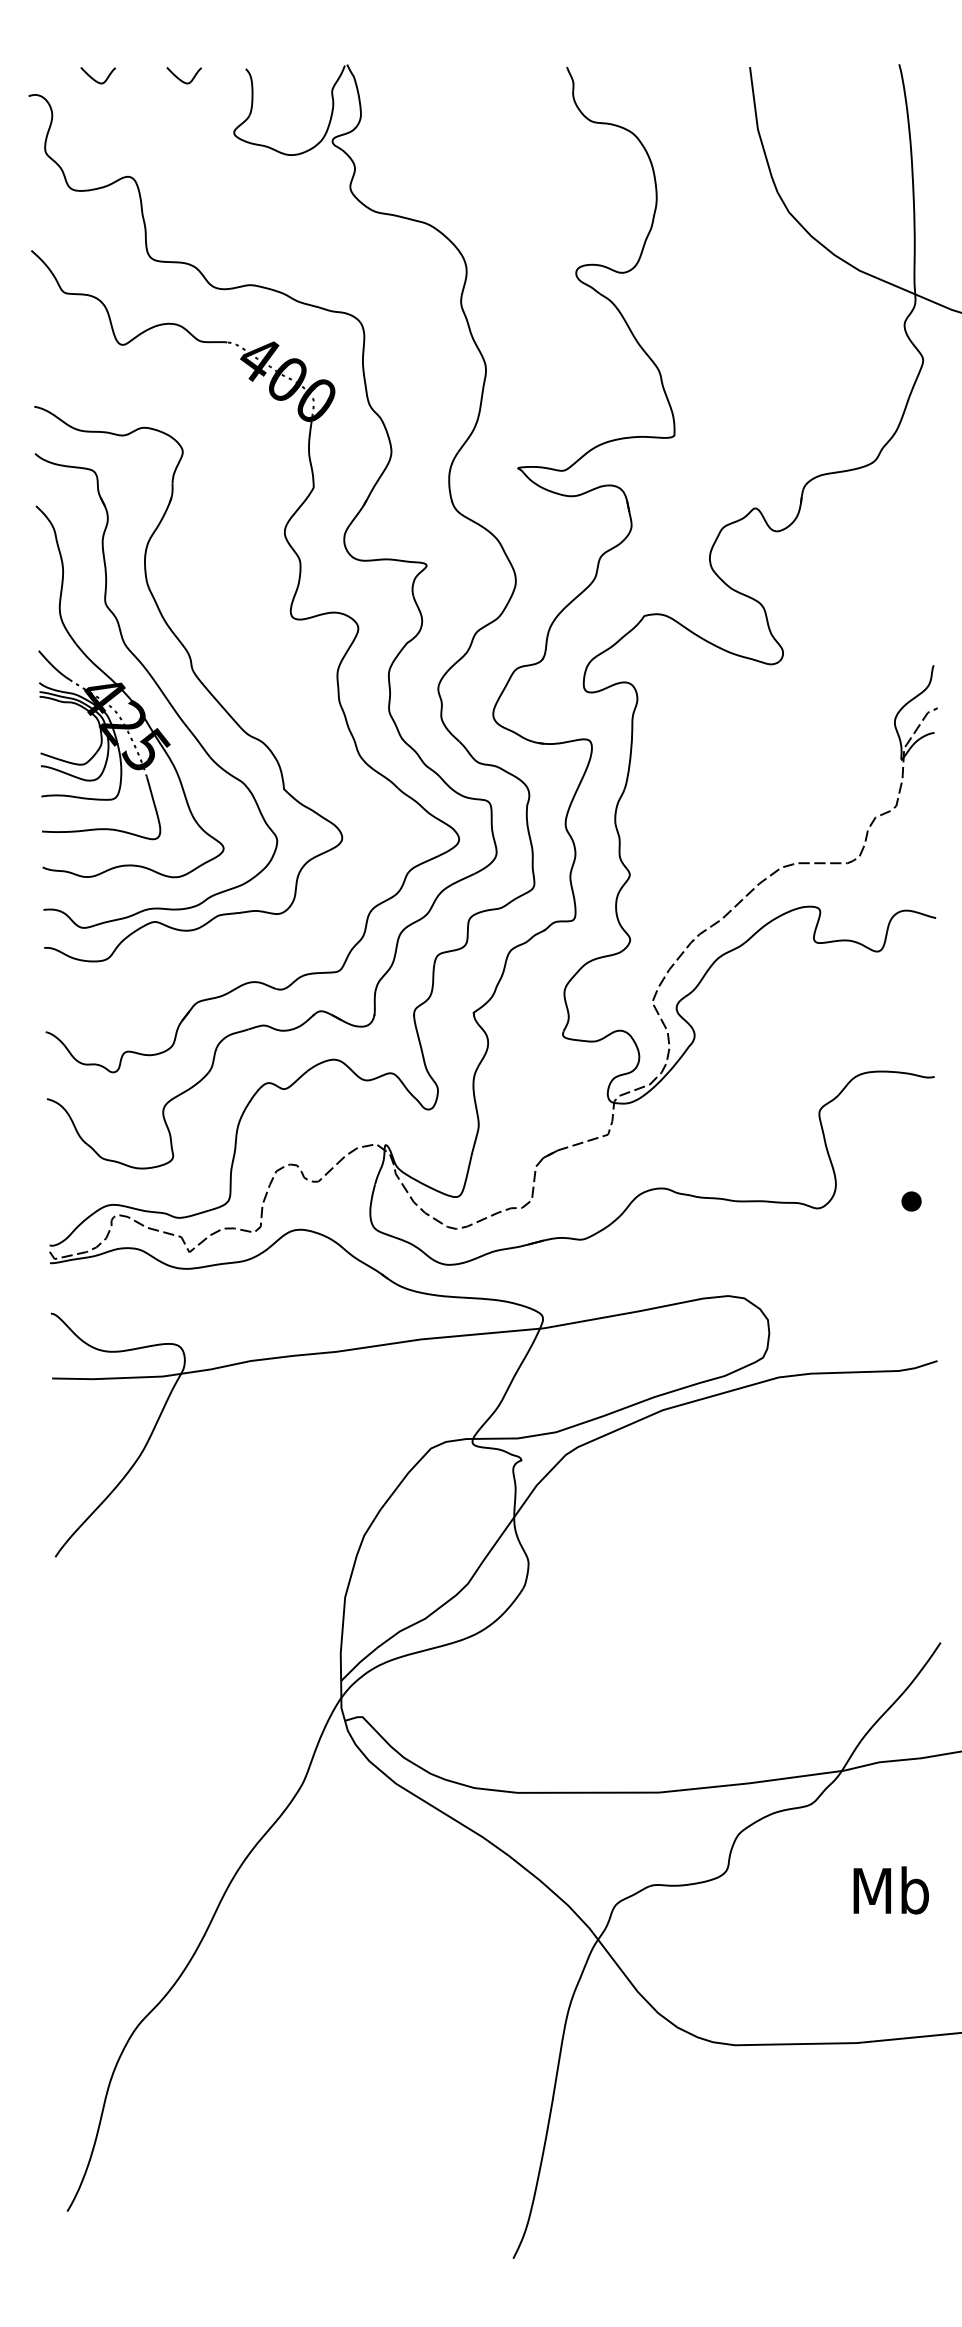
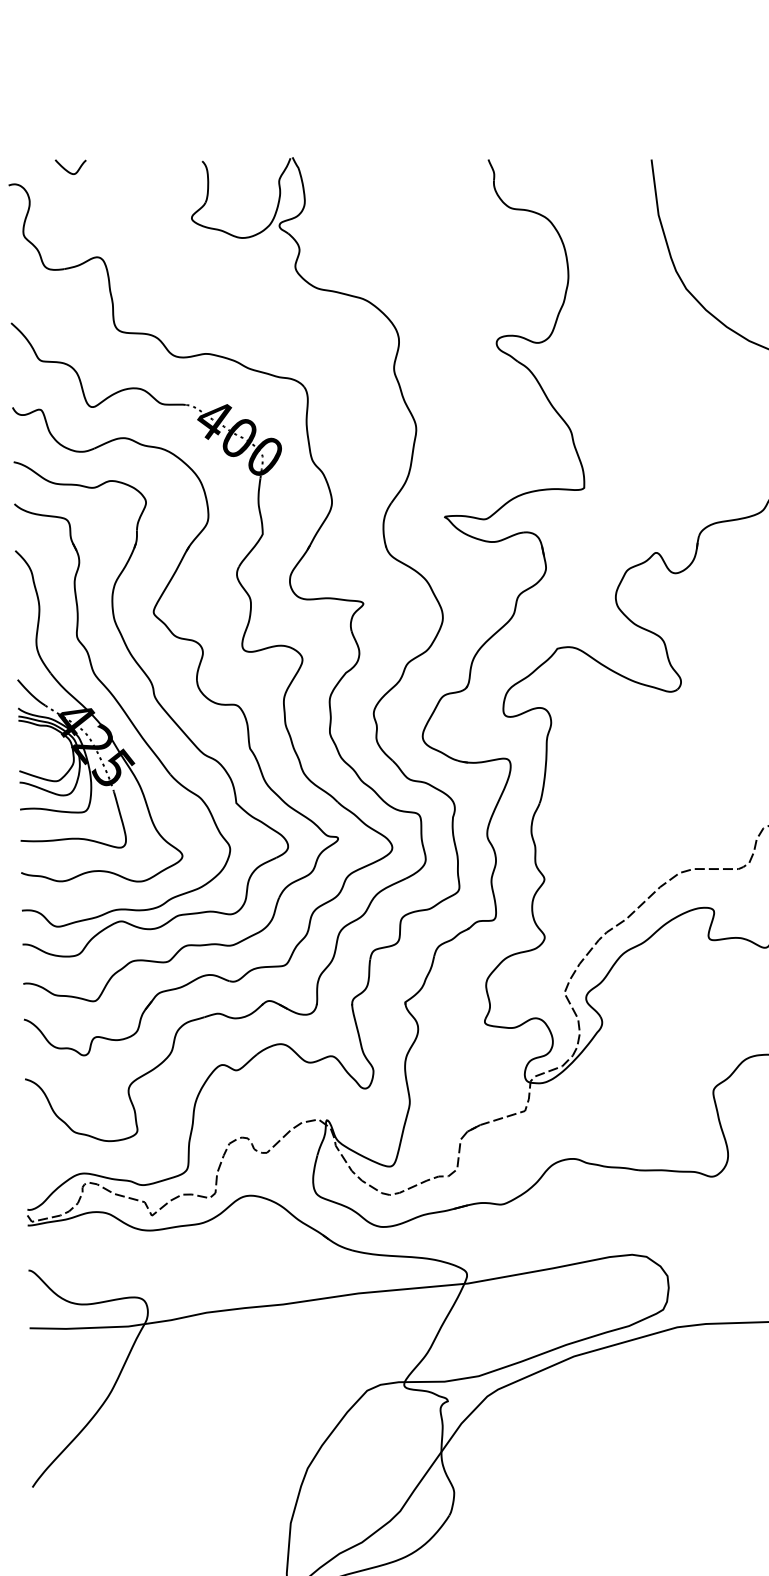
curve: (181, 79) -> (144, 170), removed
part: (242, 663) -> (199, 691), added

